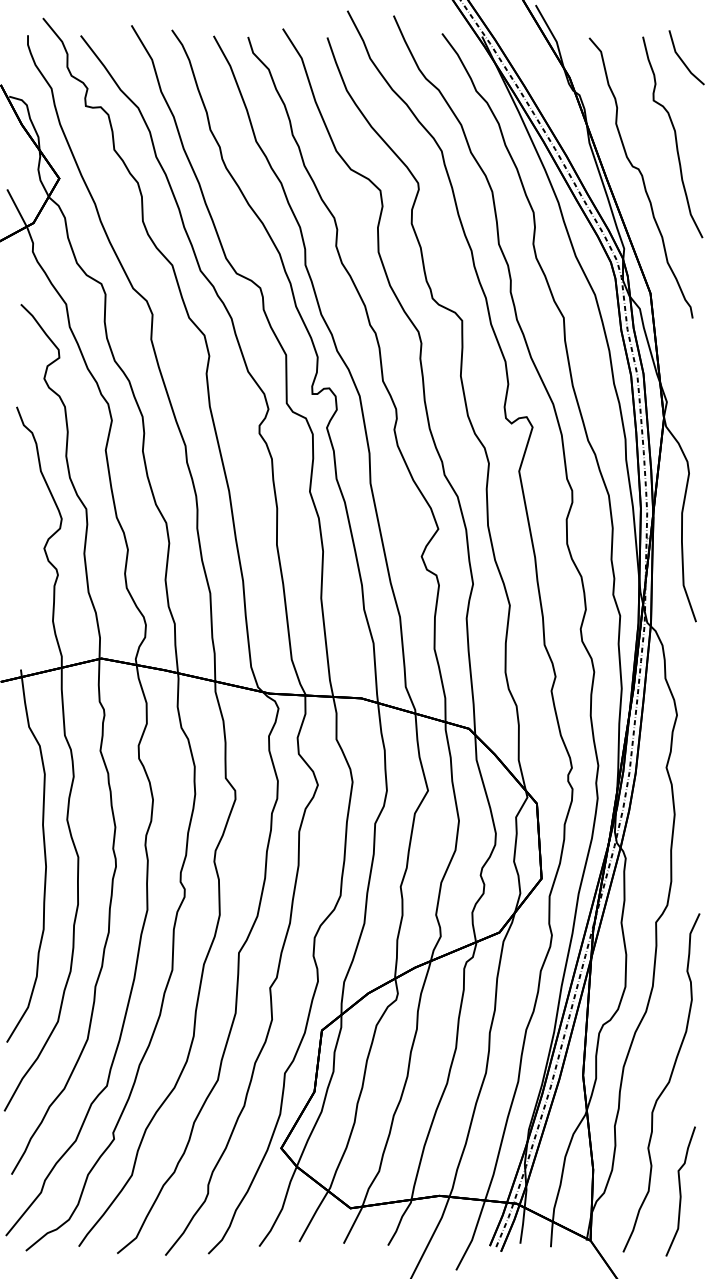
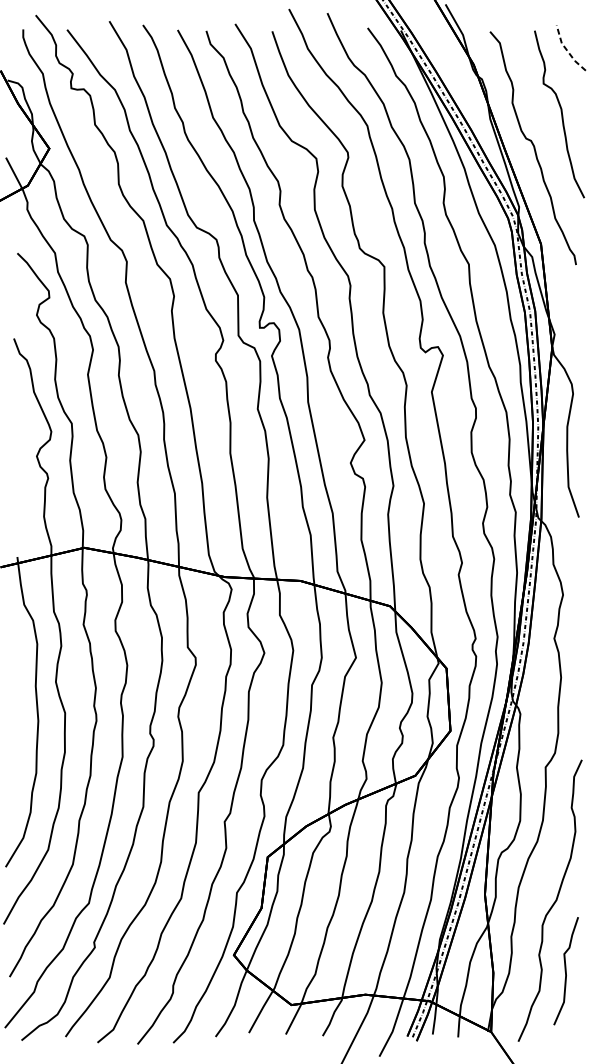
line: (681, 60) -> (566, 50), solid -> dashed
curve: (680, 1191) -> (565, 971), moved

